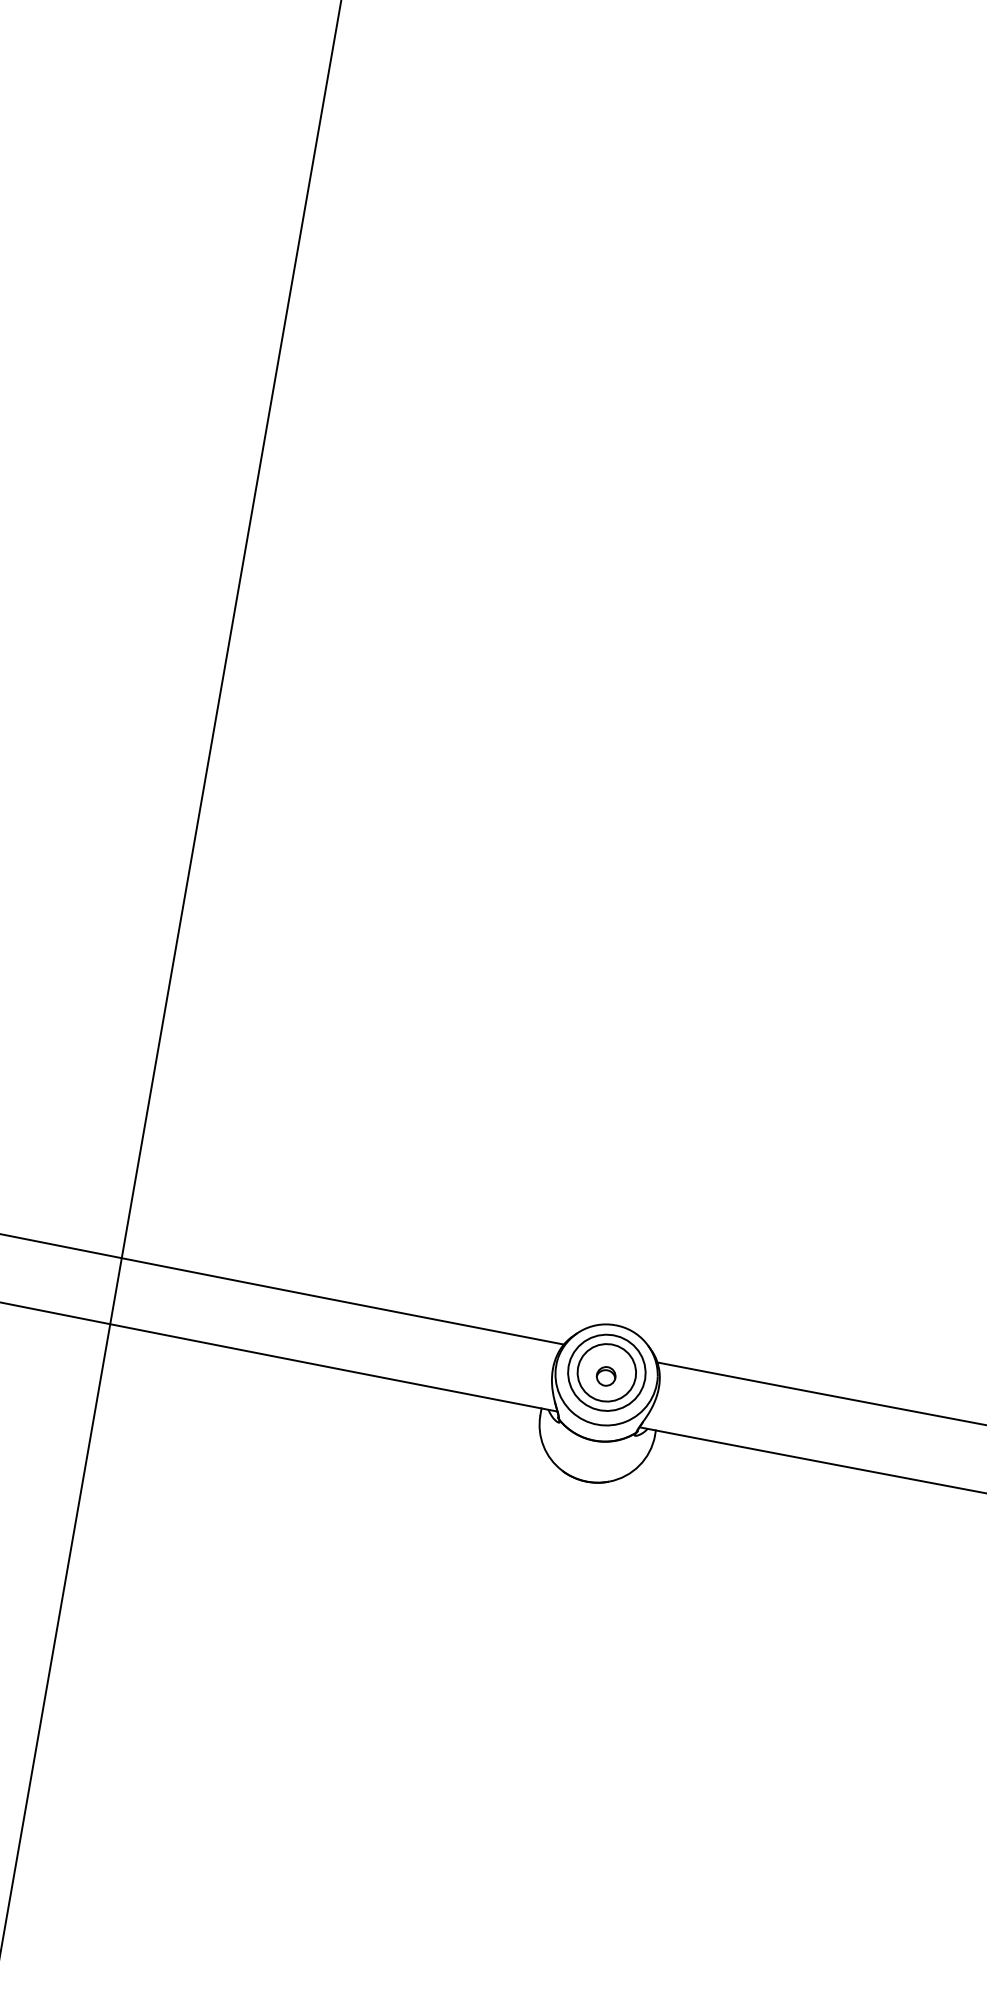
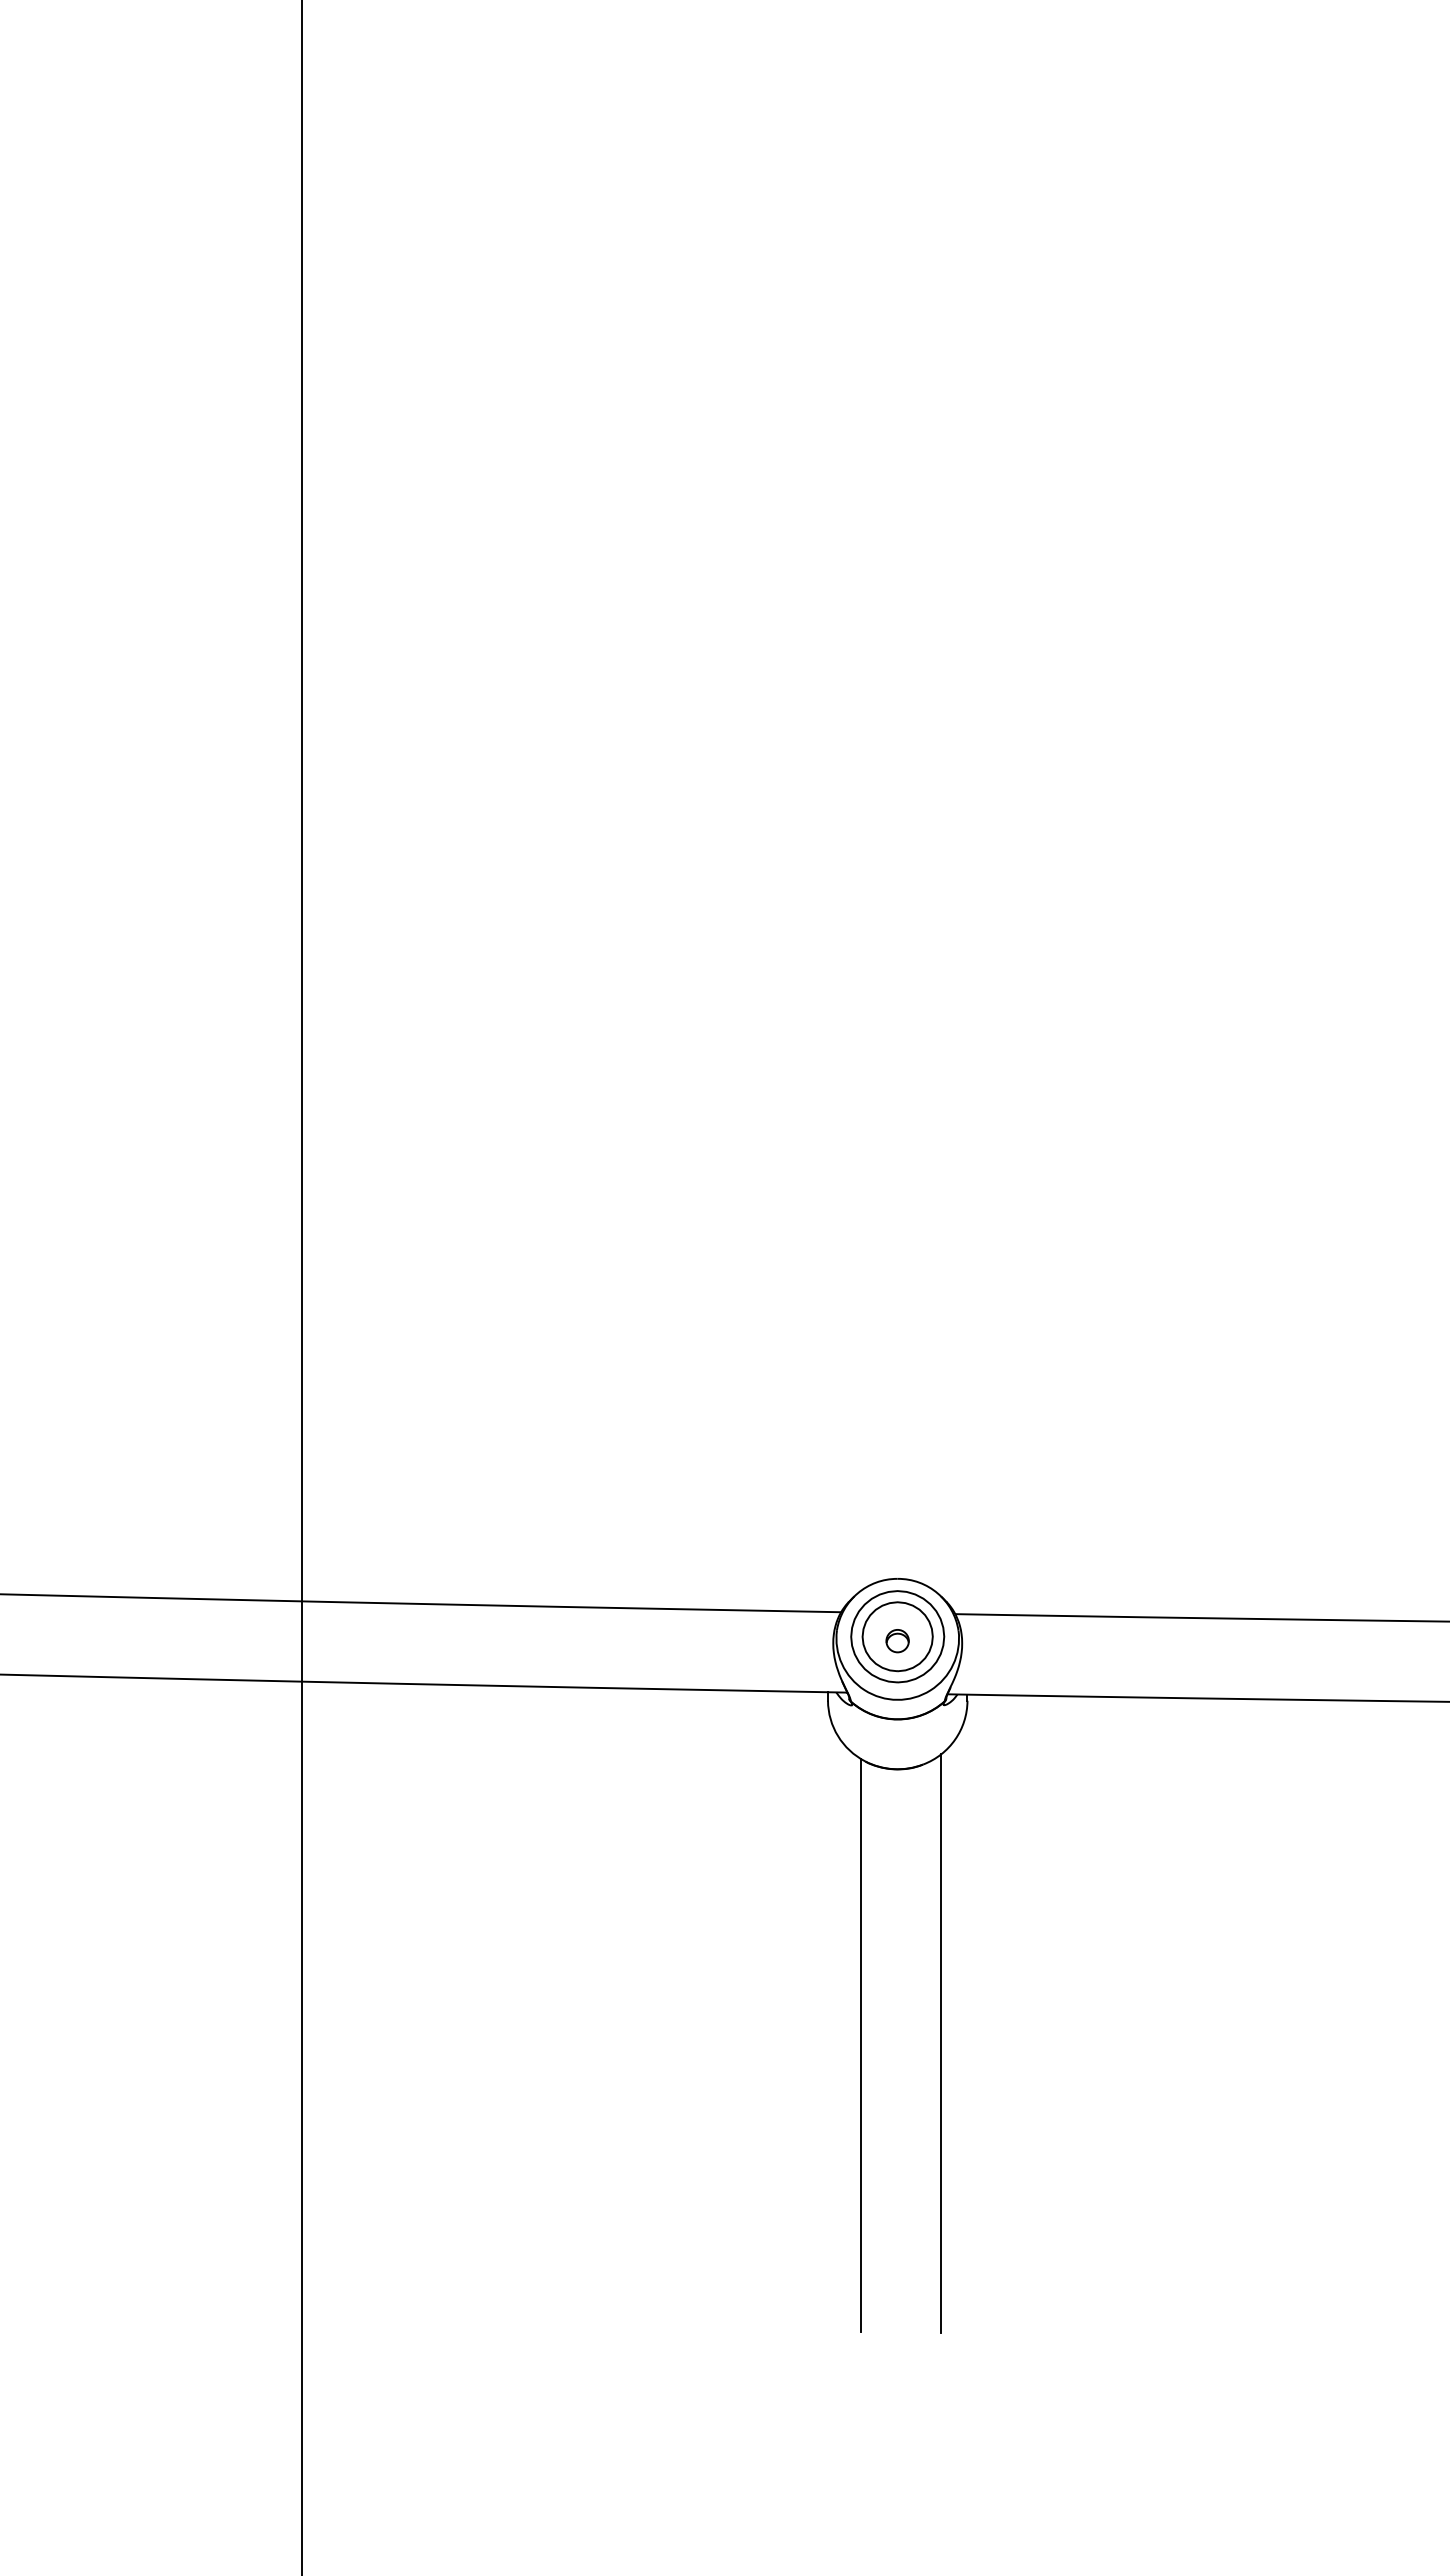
line: (517, 1703) -> (860, 2045), added
line: (584, 1713) -> (941, 2043), added

